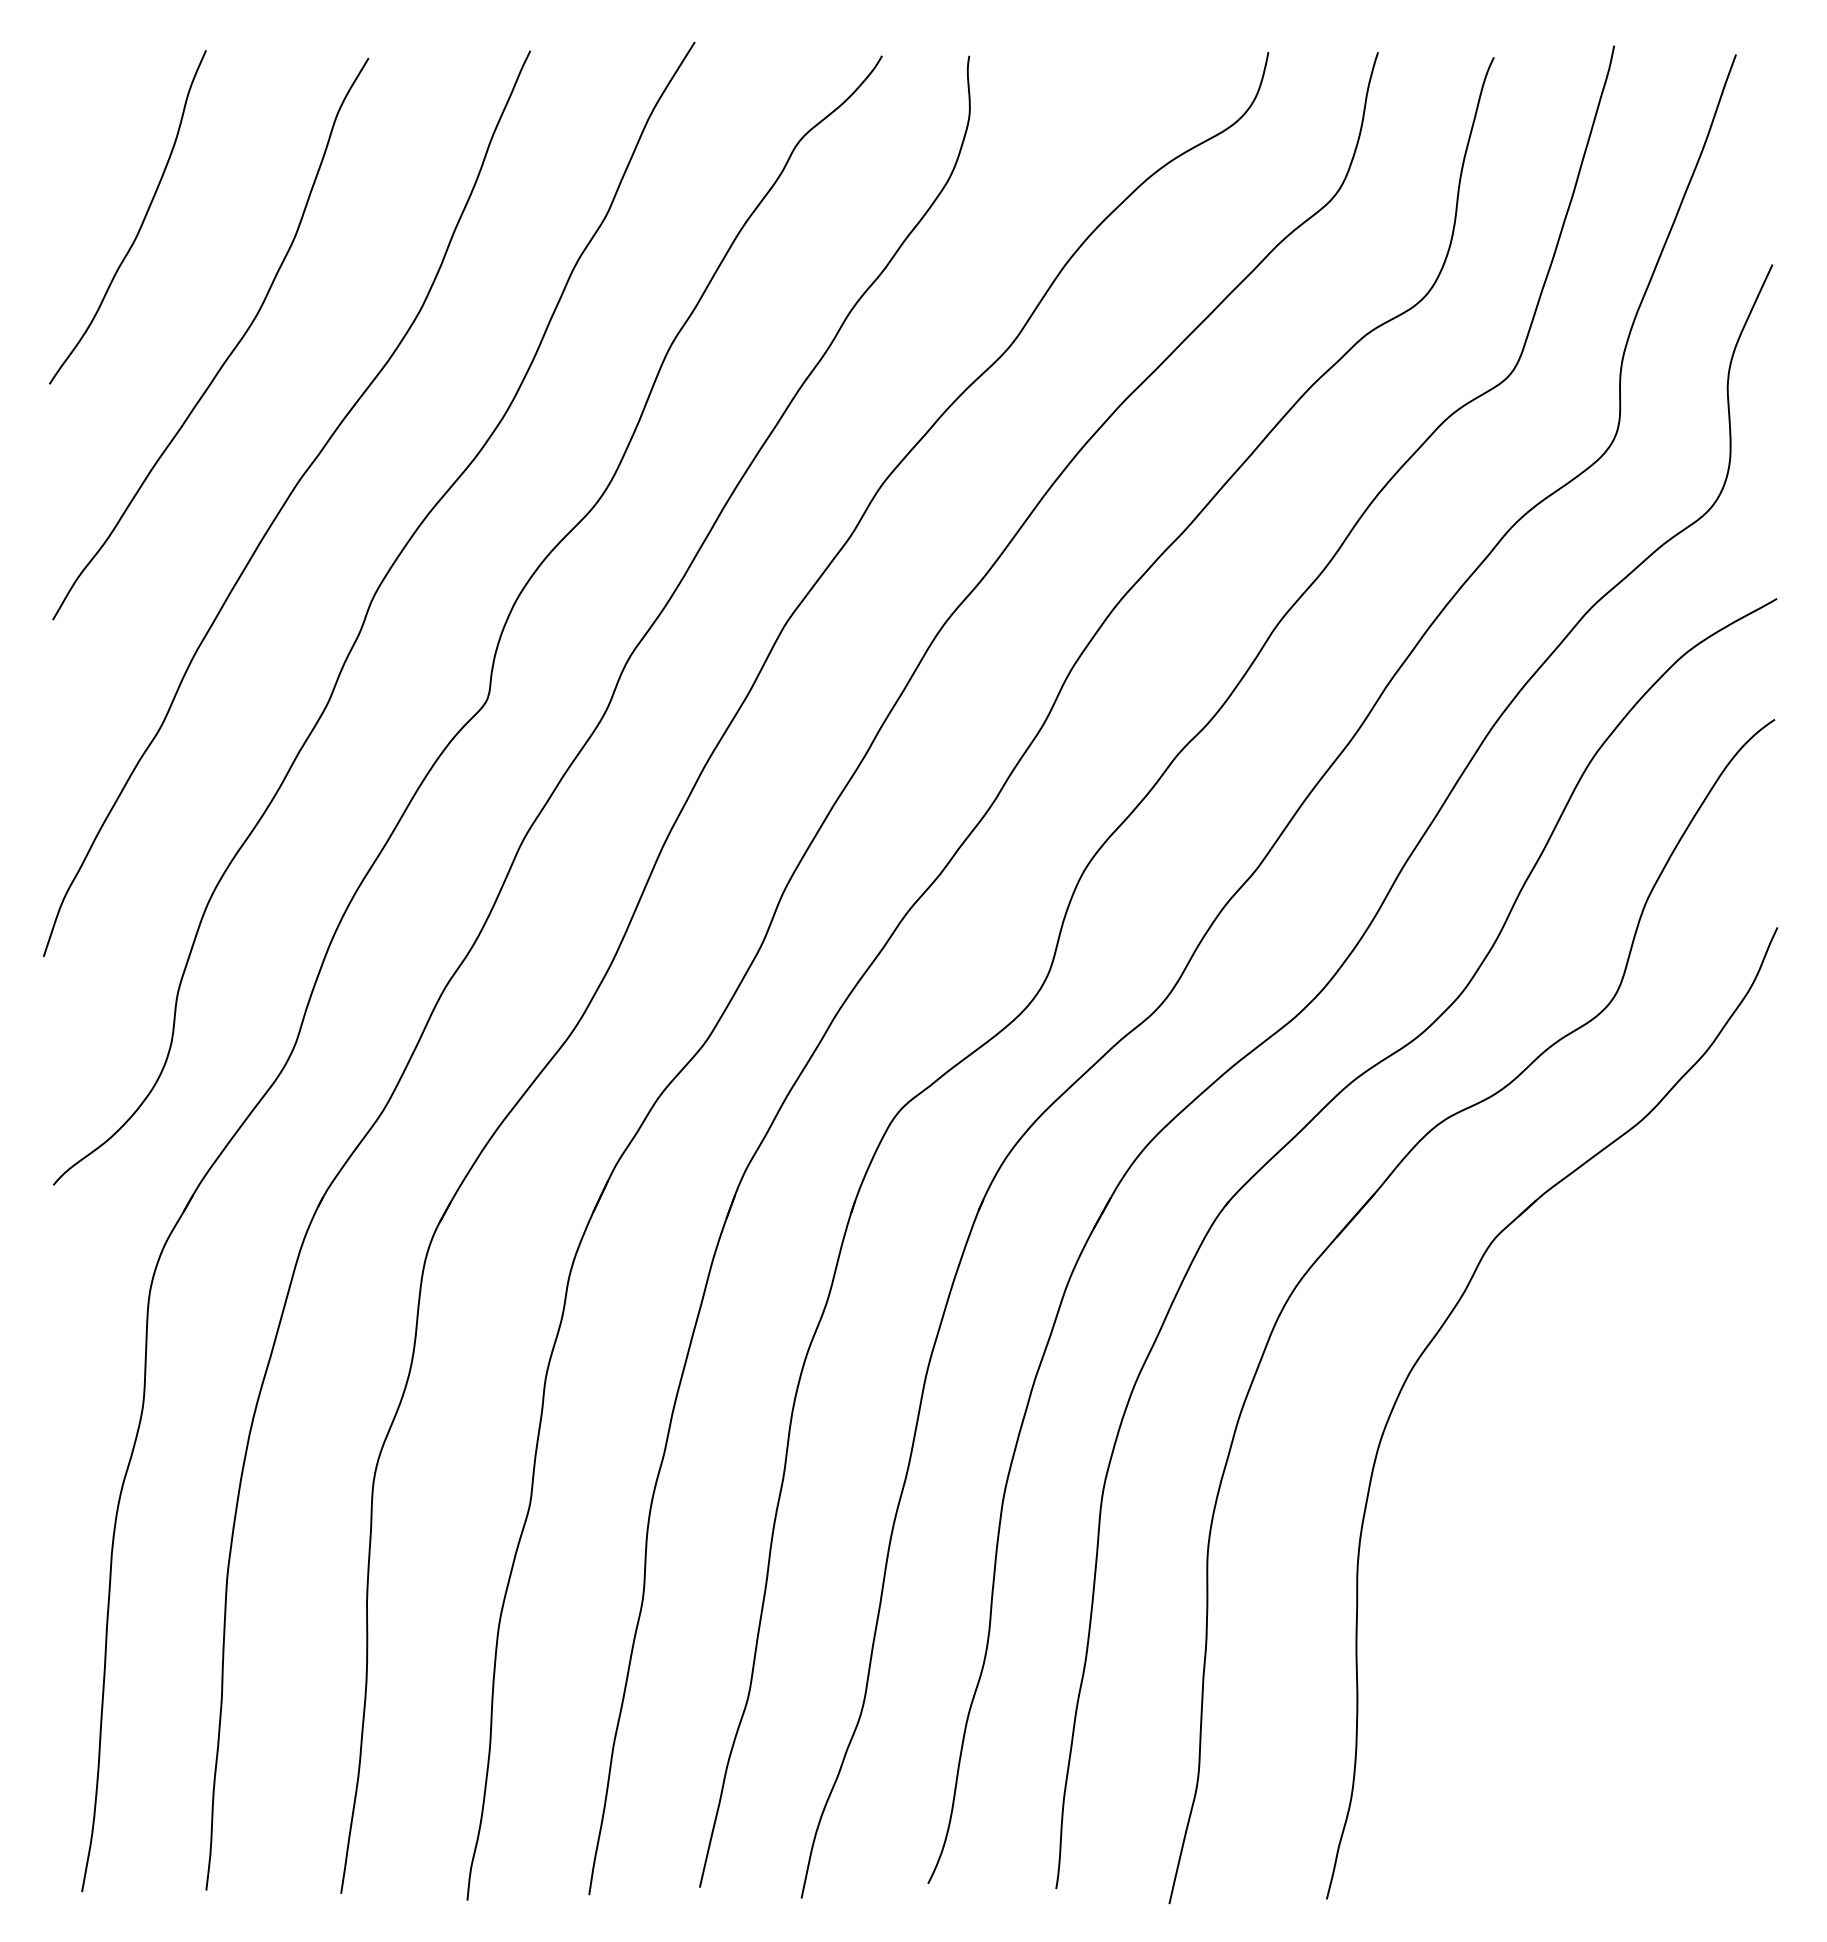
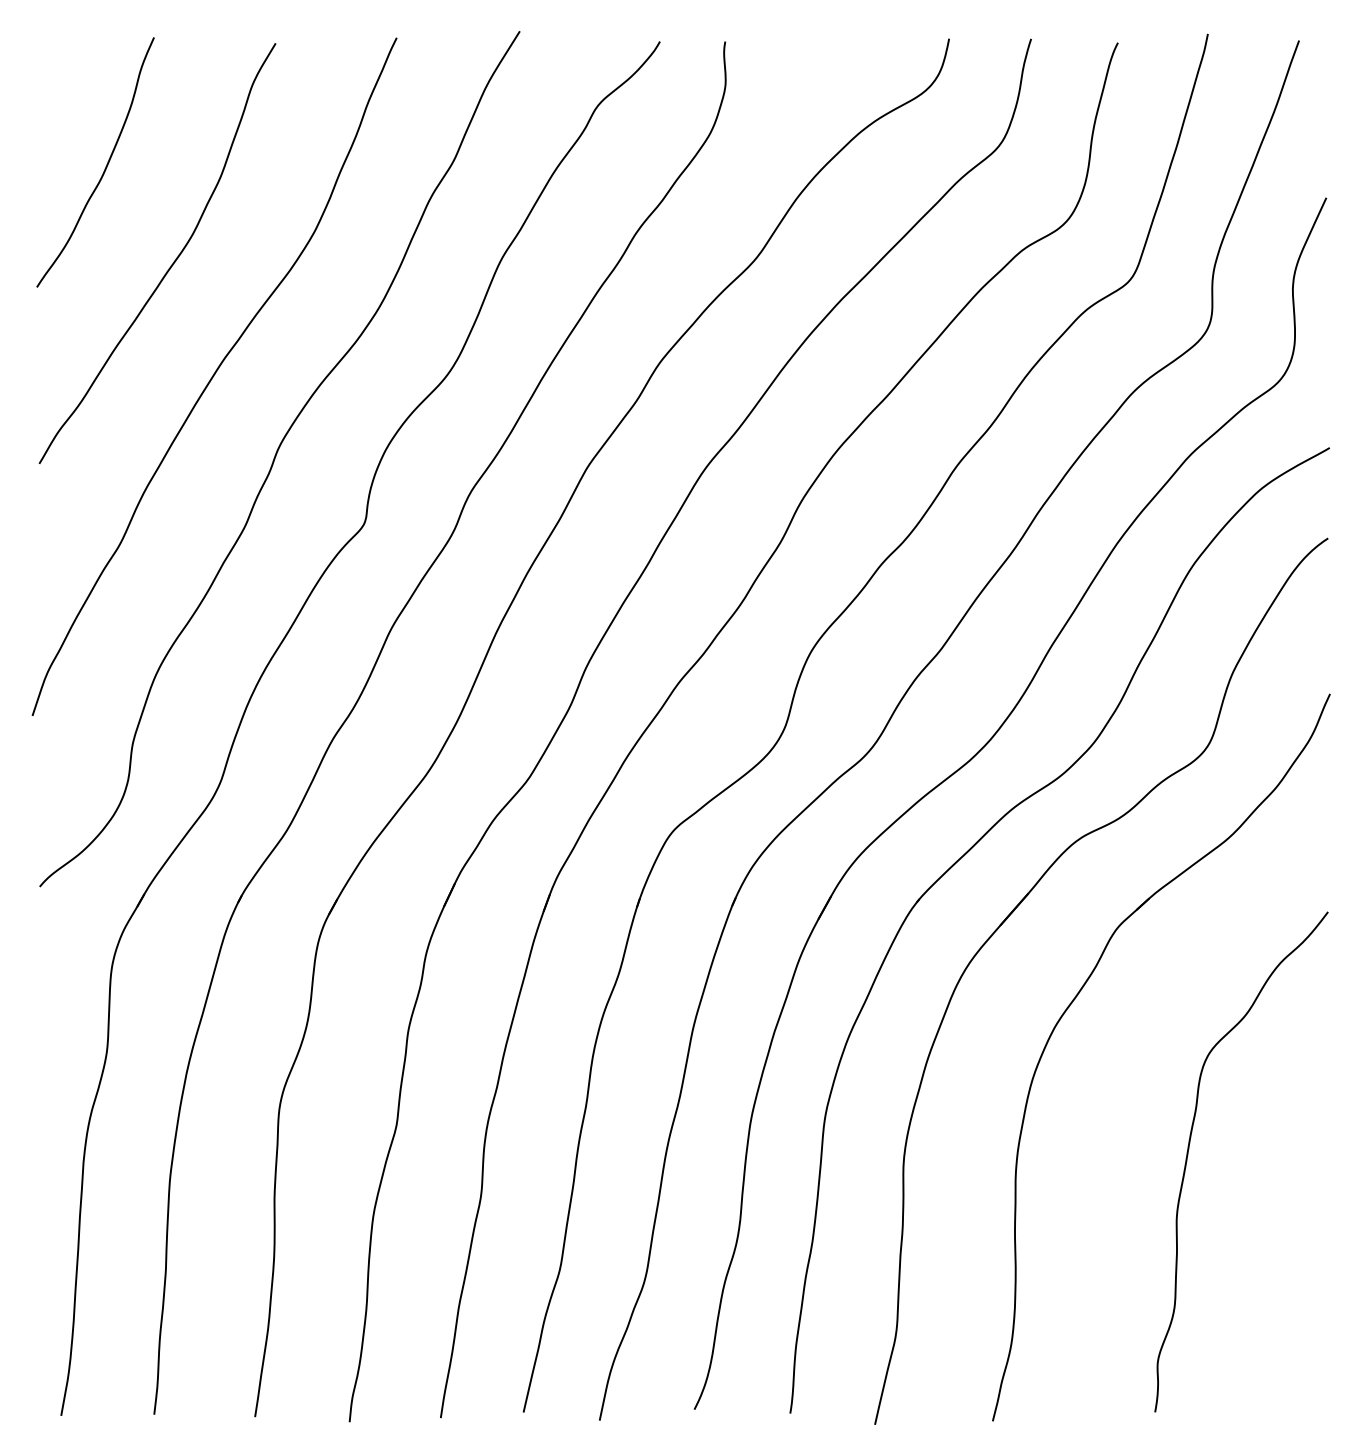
curve: (1588, 1540) -> (1188, 1152), added

